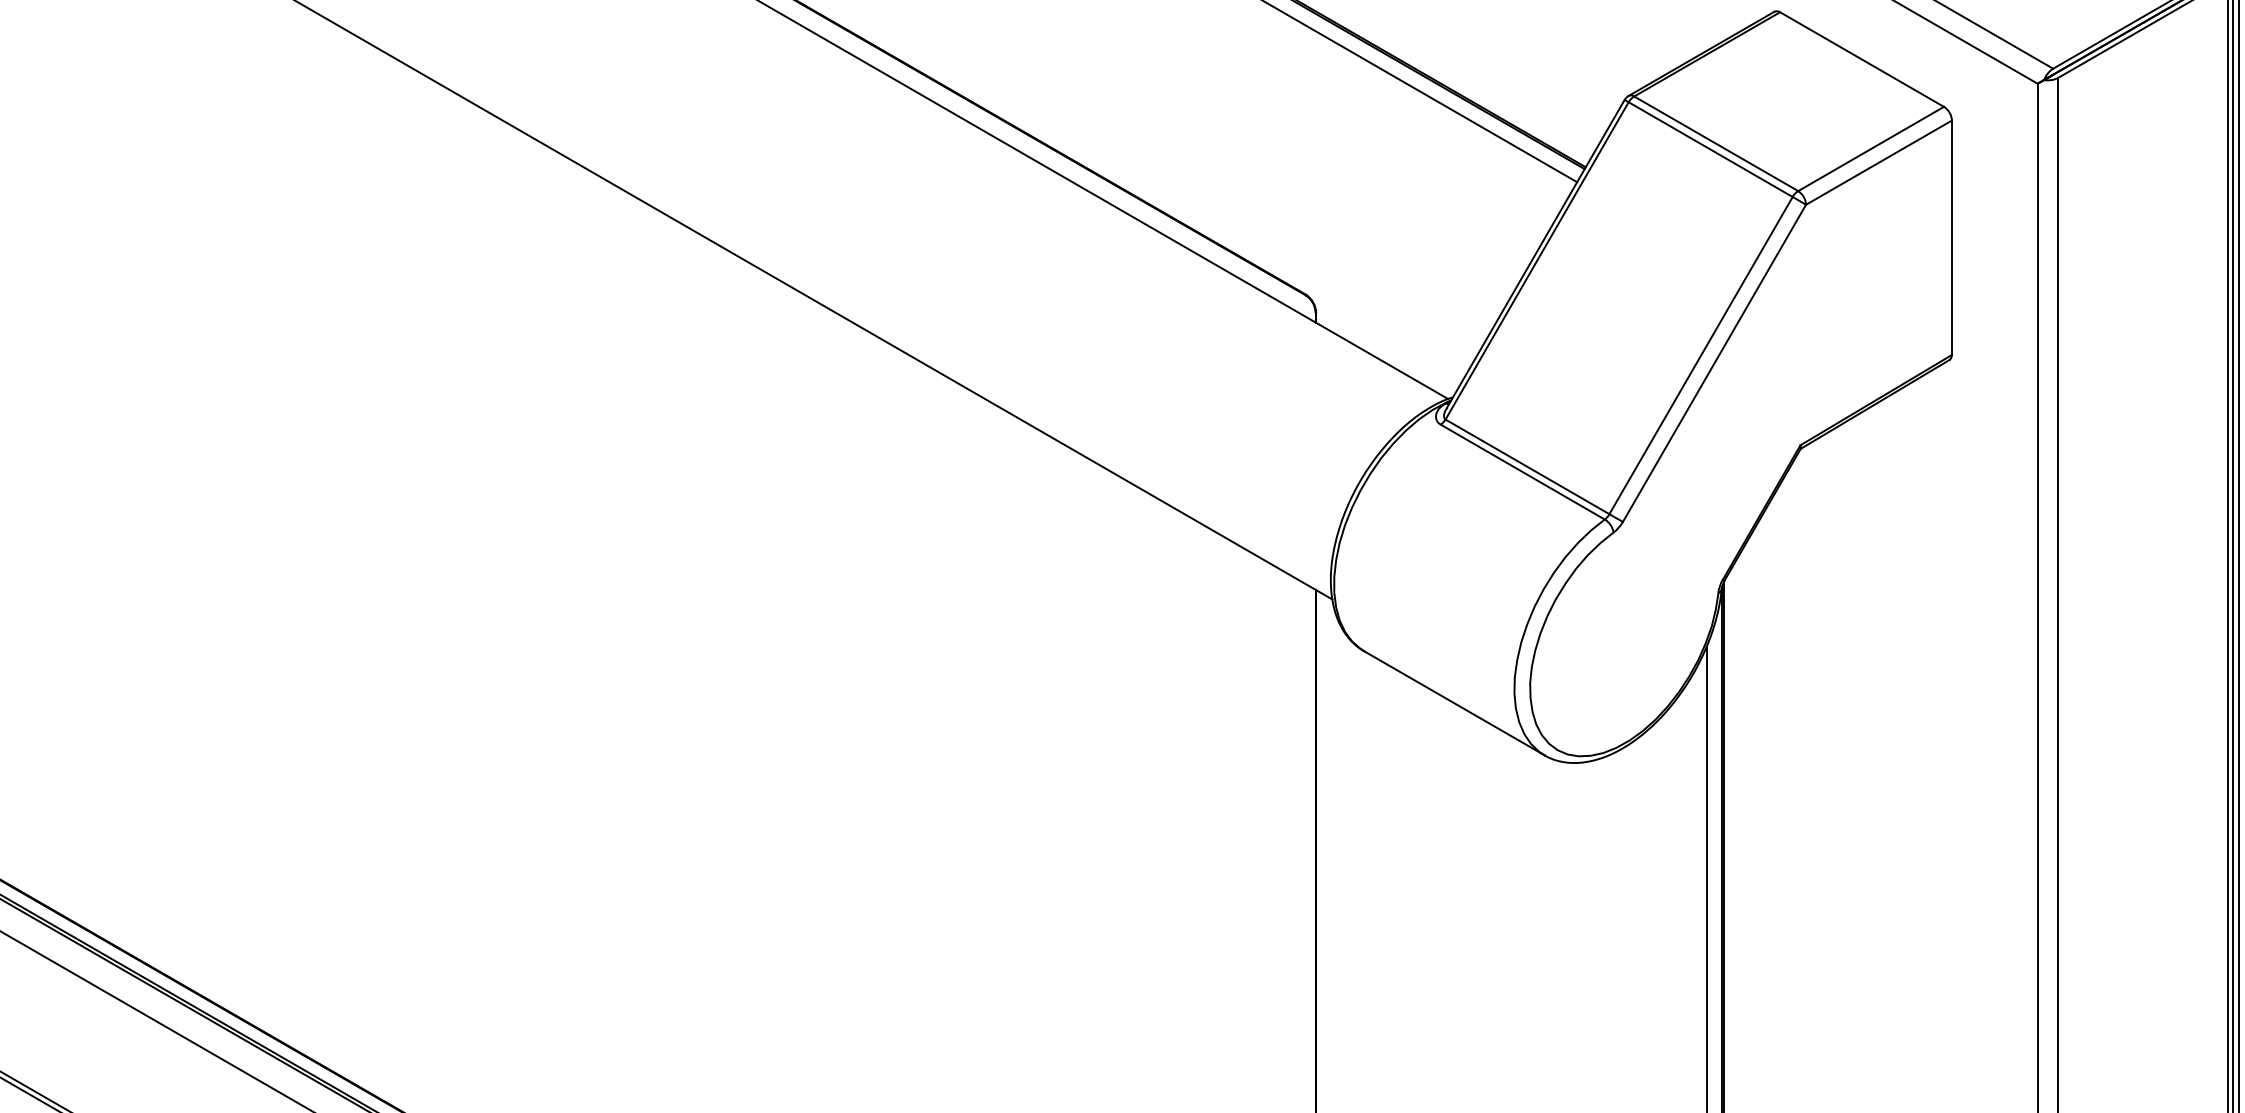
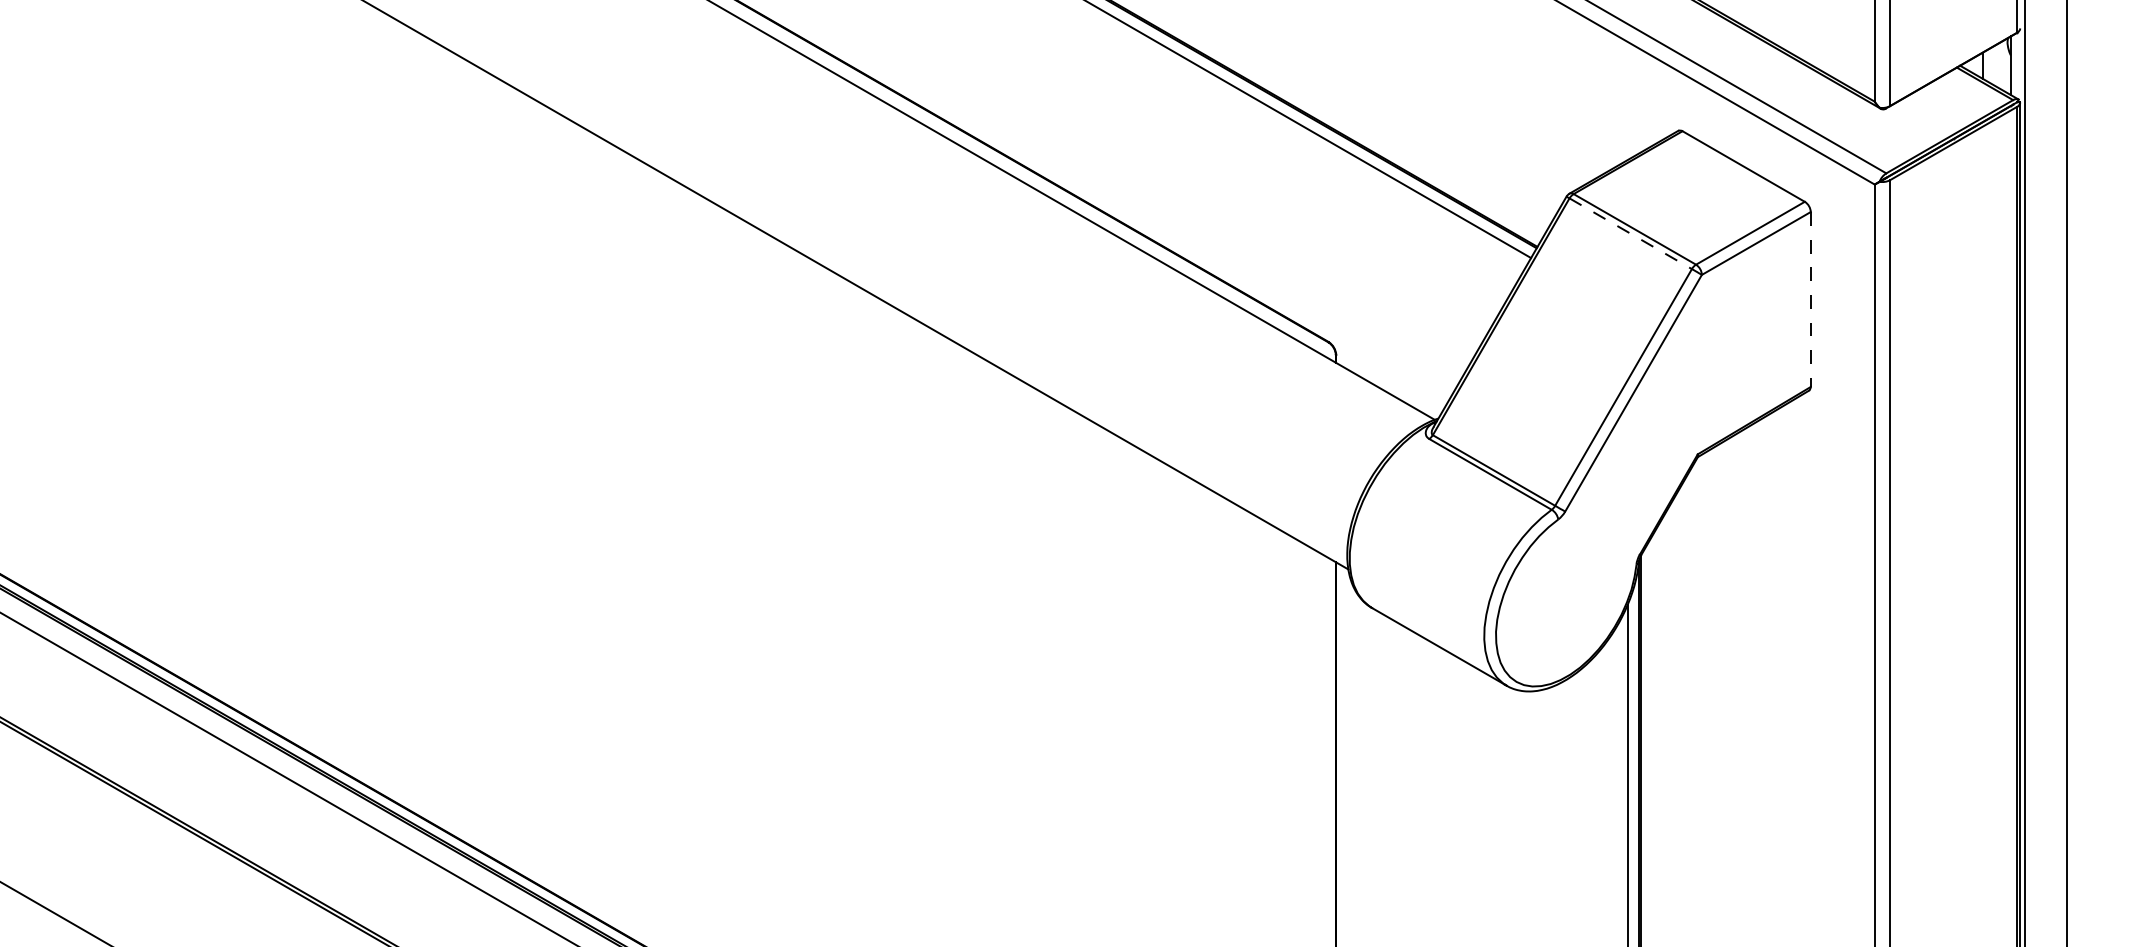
line: (1710, 149) -> (1630, 233), solid -> dashed
line: (1951, 239) -> (1810, 300), solid -> dashed

